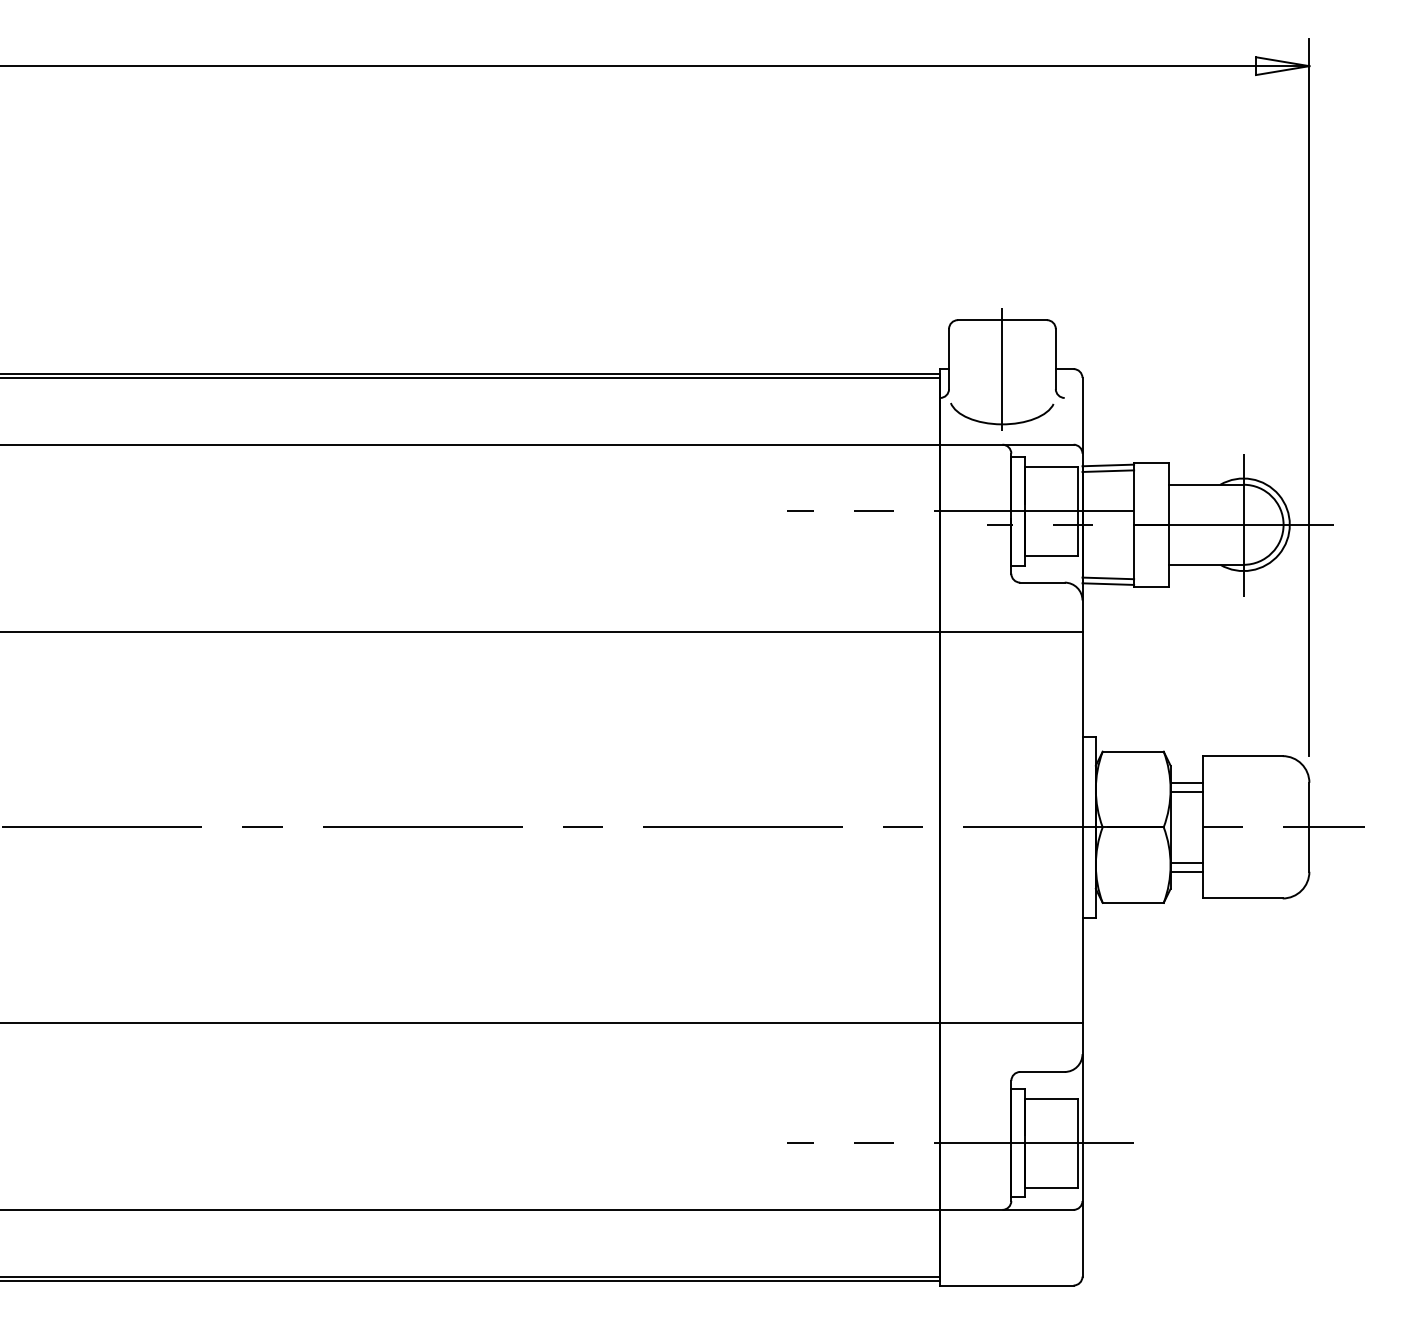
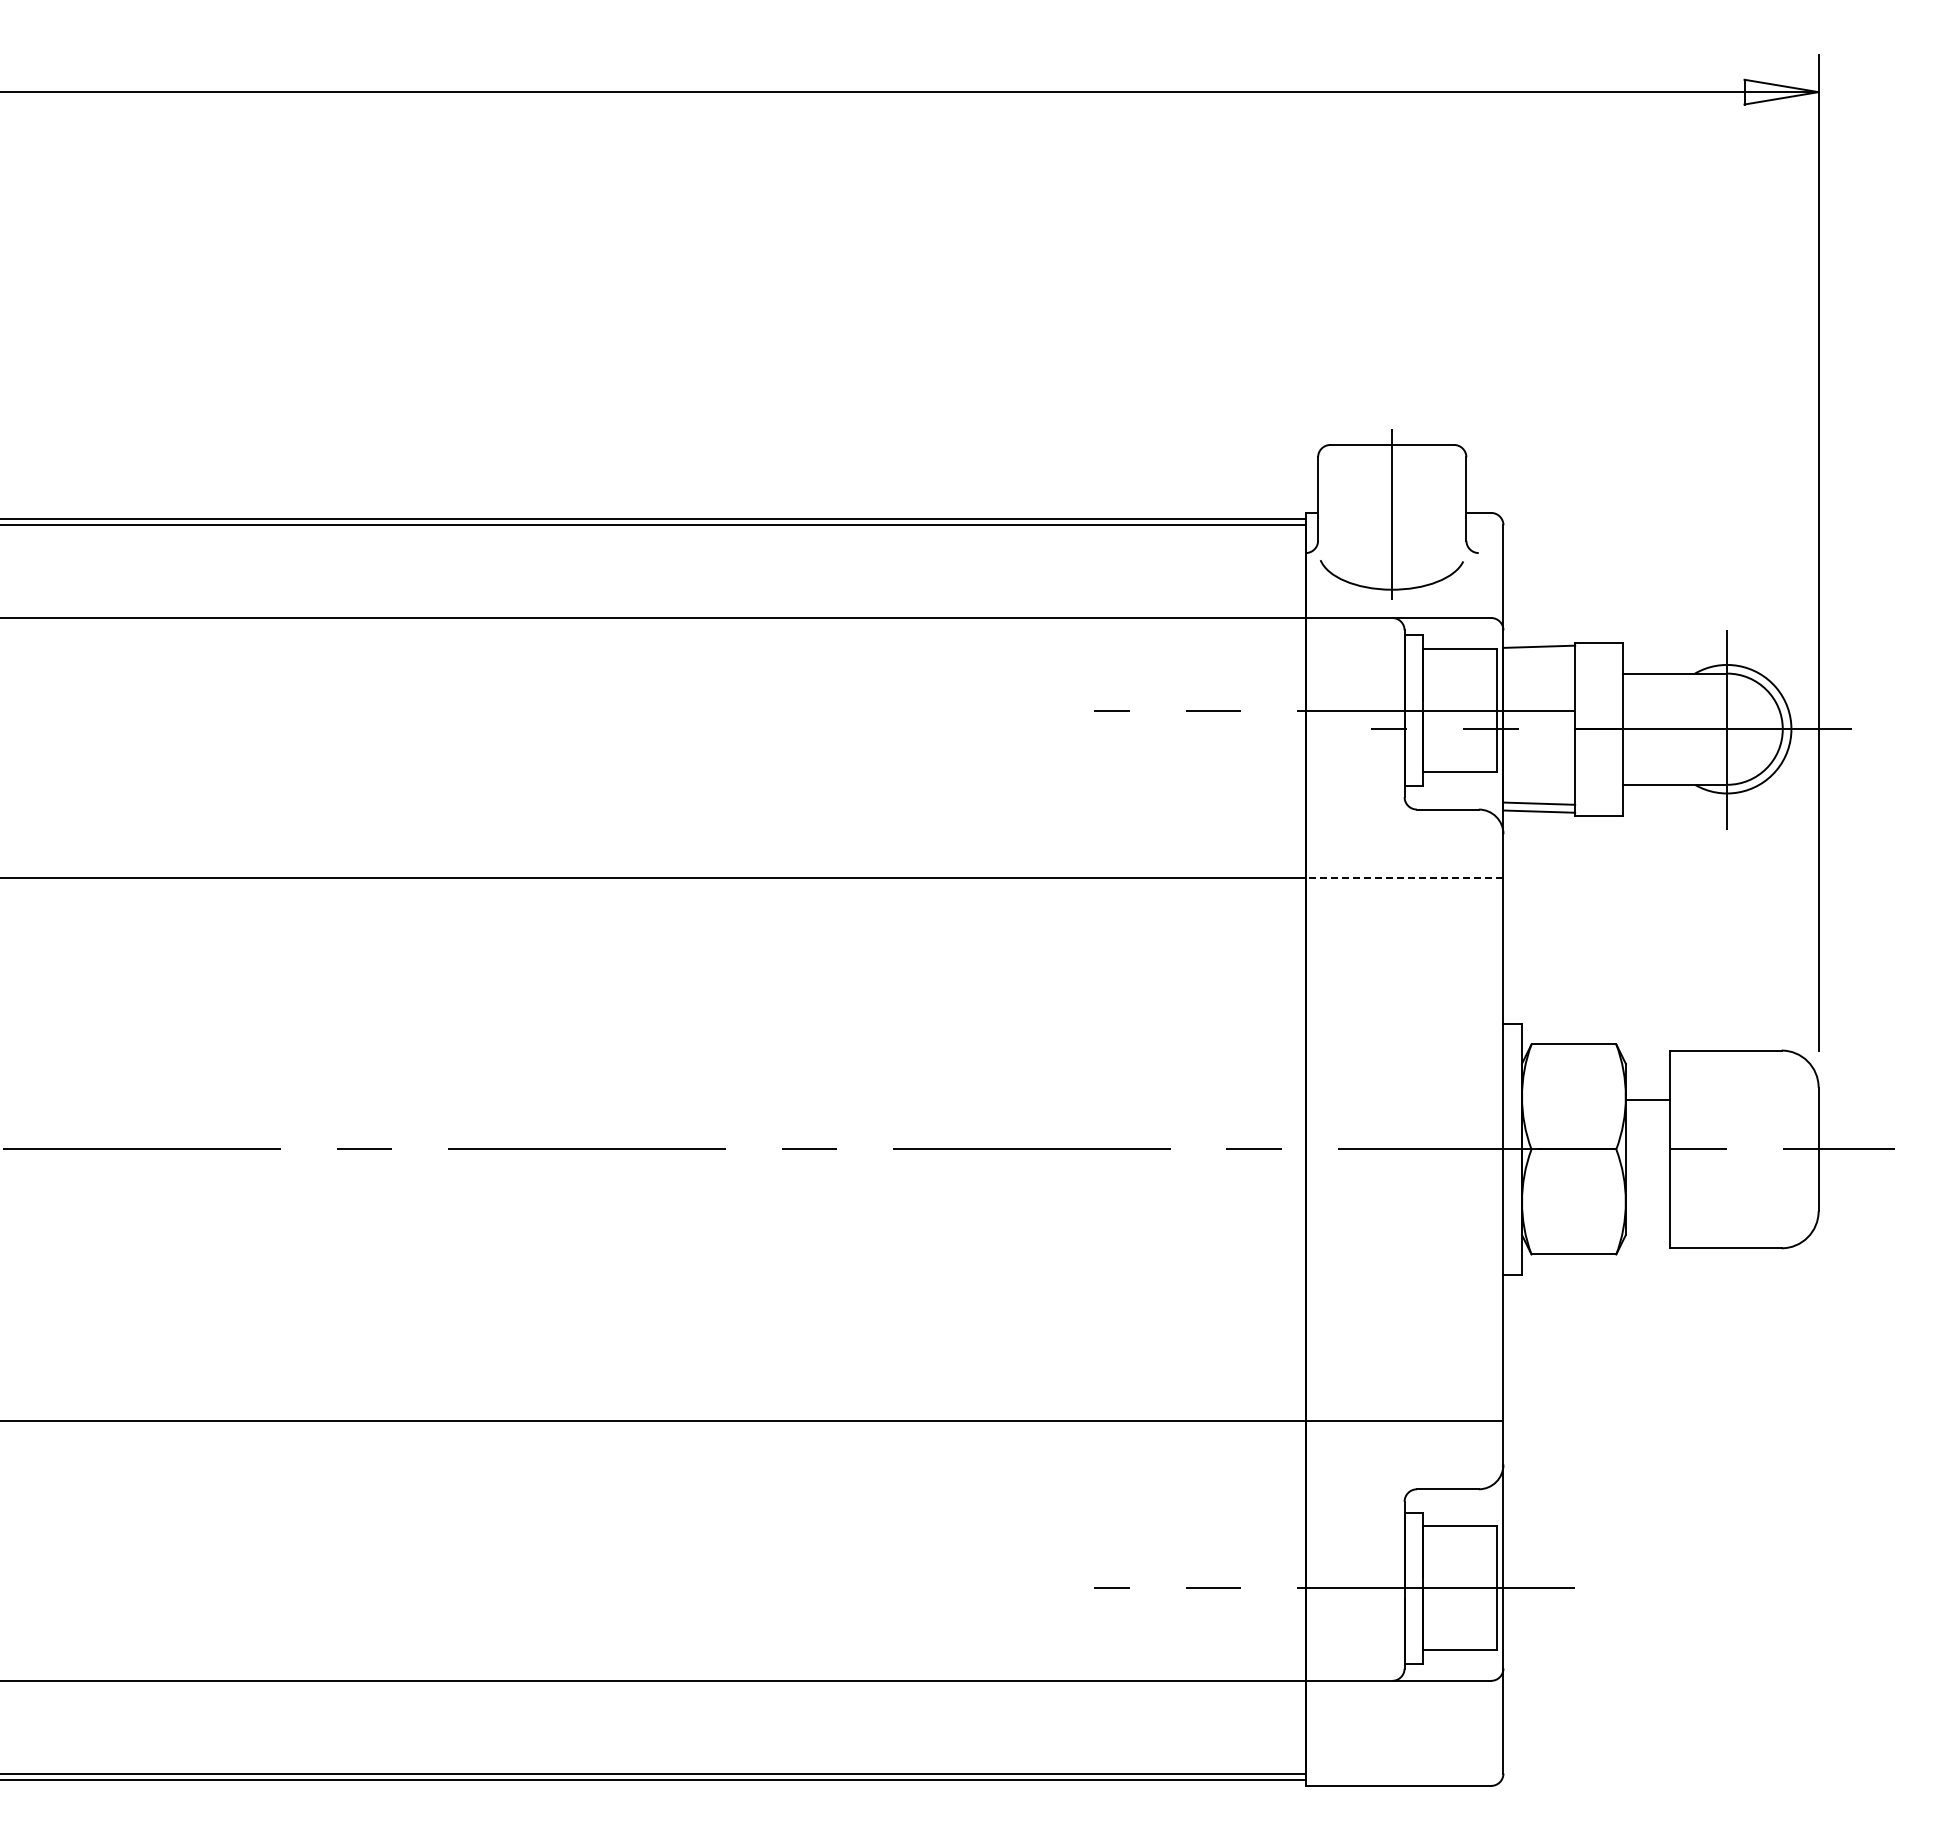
line: (1108, 471) -> (1539, 654), removed
line: (1011, 631) -> (1404, 877), solid -> dashed
line: (1186, 782) -> (1647, 1087), removed
line: (1186, 862) -> (1647, 1198), removed
line: (1186, 871) -> (1647, 1211), removed

